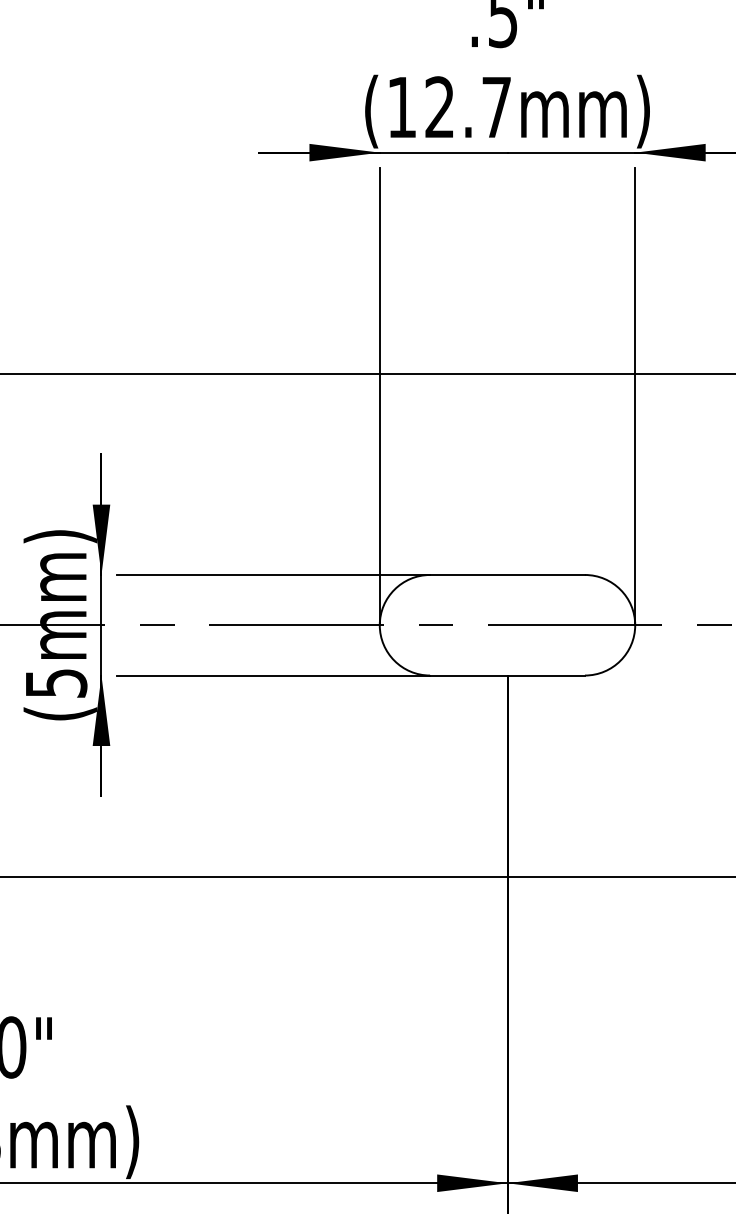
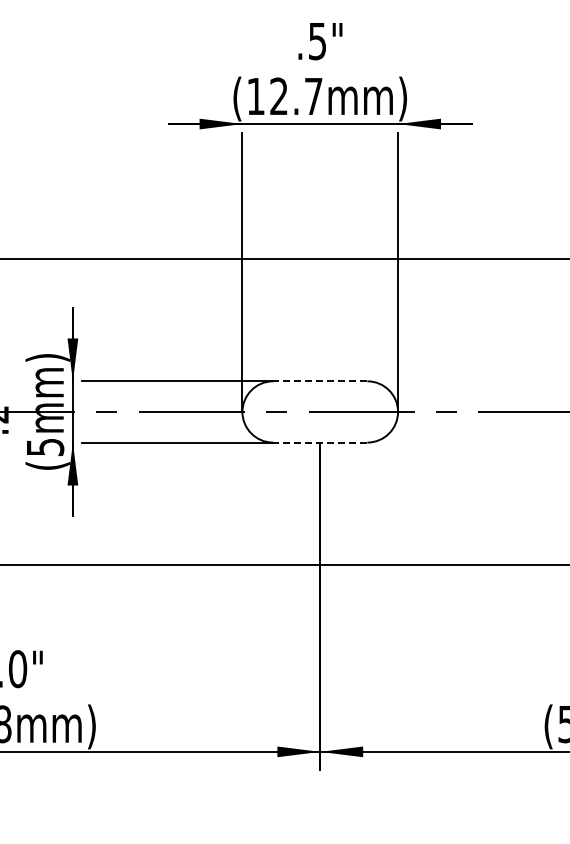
line: (506, 575) -> (319, 381), solid -> dashed
line: (506, 675) -> (319, 442), solid -> dashed

